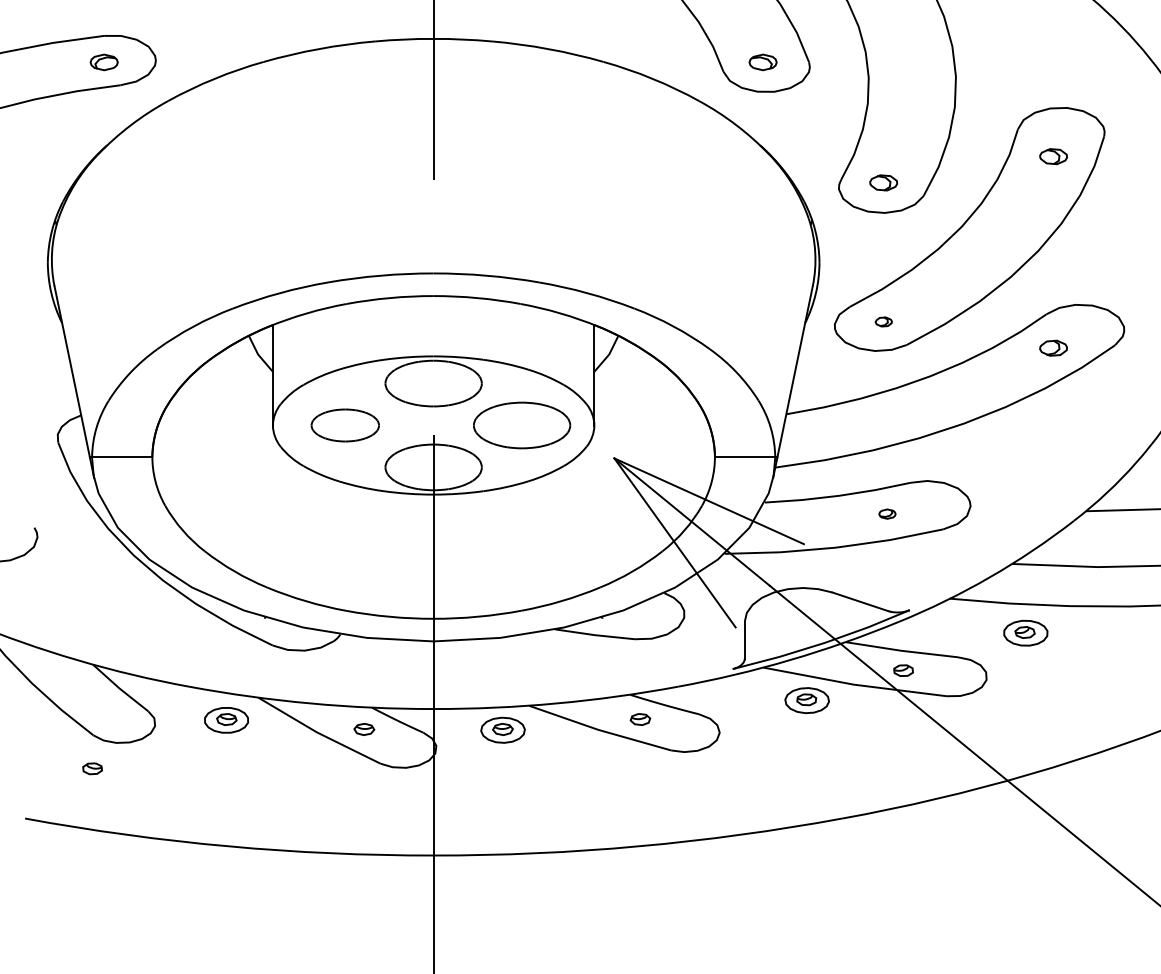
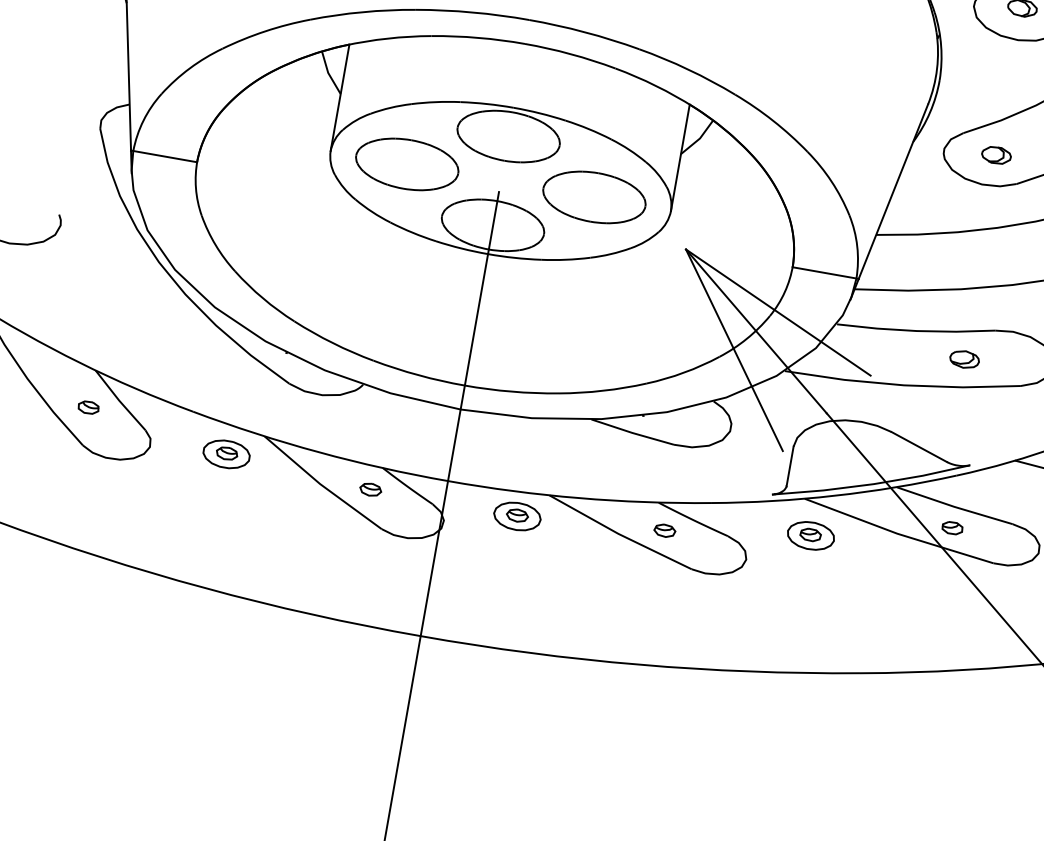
part: (883, 321) -> (996, 154), size x1.67
part: (345, 425) -> (407, 164), size x1.43
part: (887, 513) -> (964, 358), size x1.67
part: (806, 700) -> (810, 535), moved
part: (92, 768) -> (88, 407), moved

